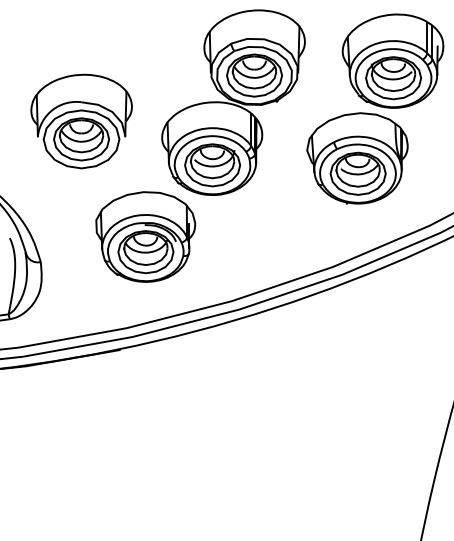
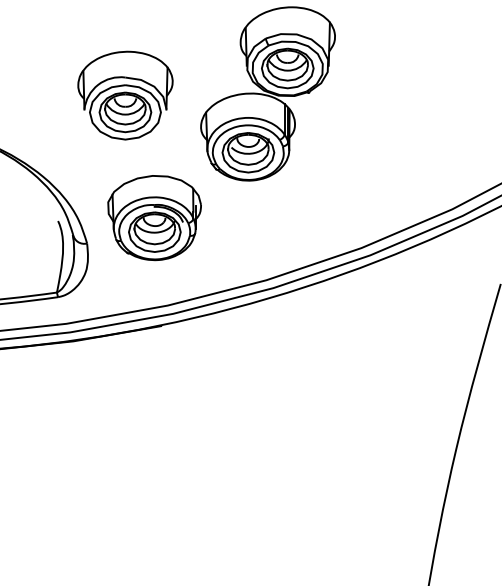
part: (374, 108) -> (400, 99), removed
part: (81, 121) -> (125, 95), moved
part: (145, 237) -> (154, 218), moved

